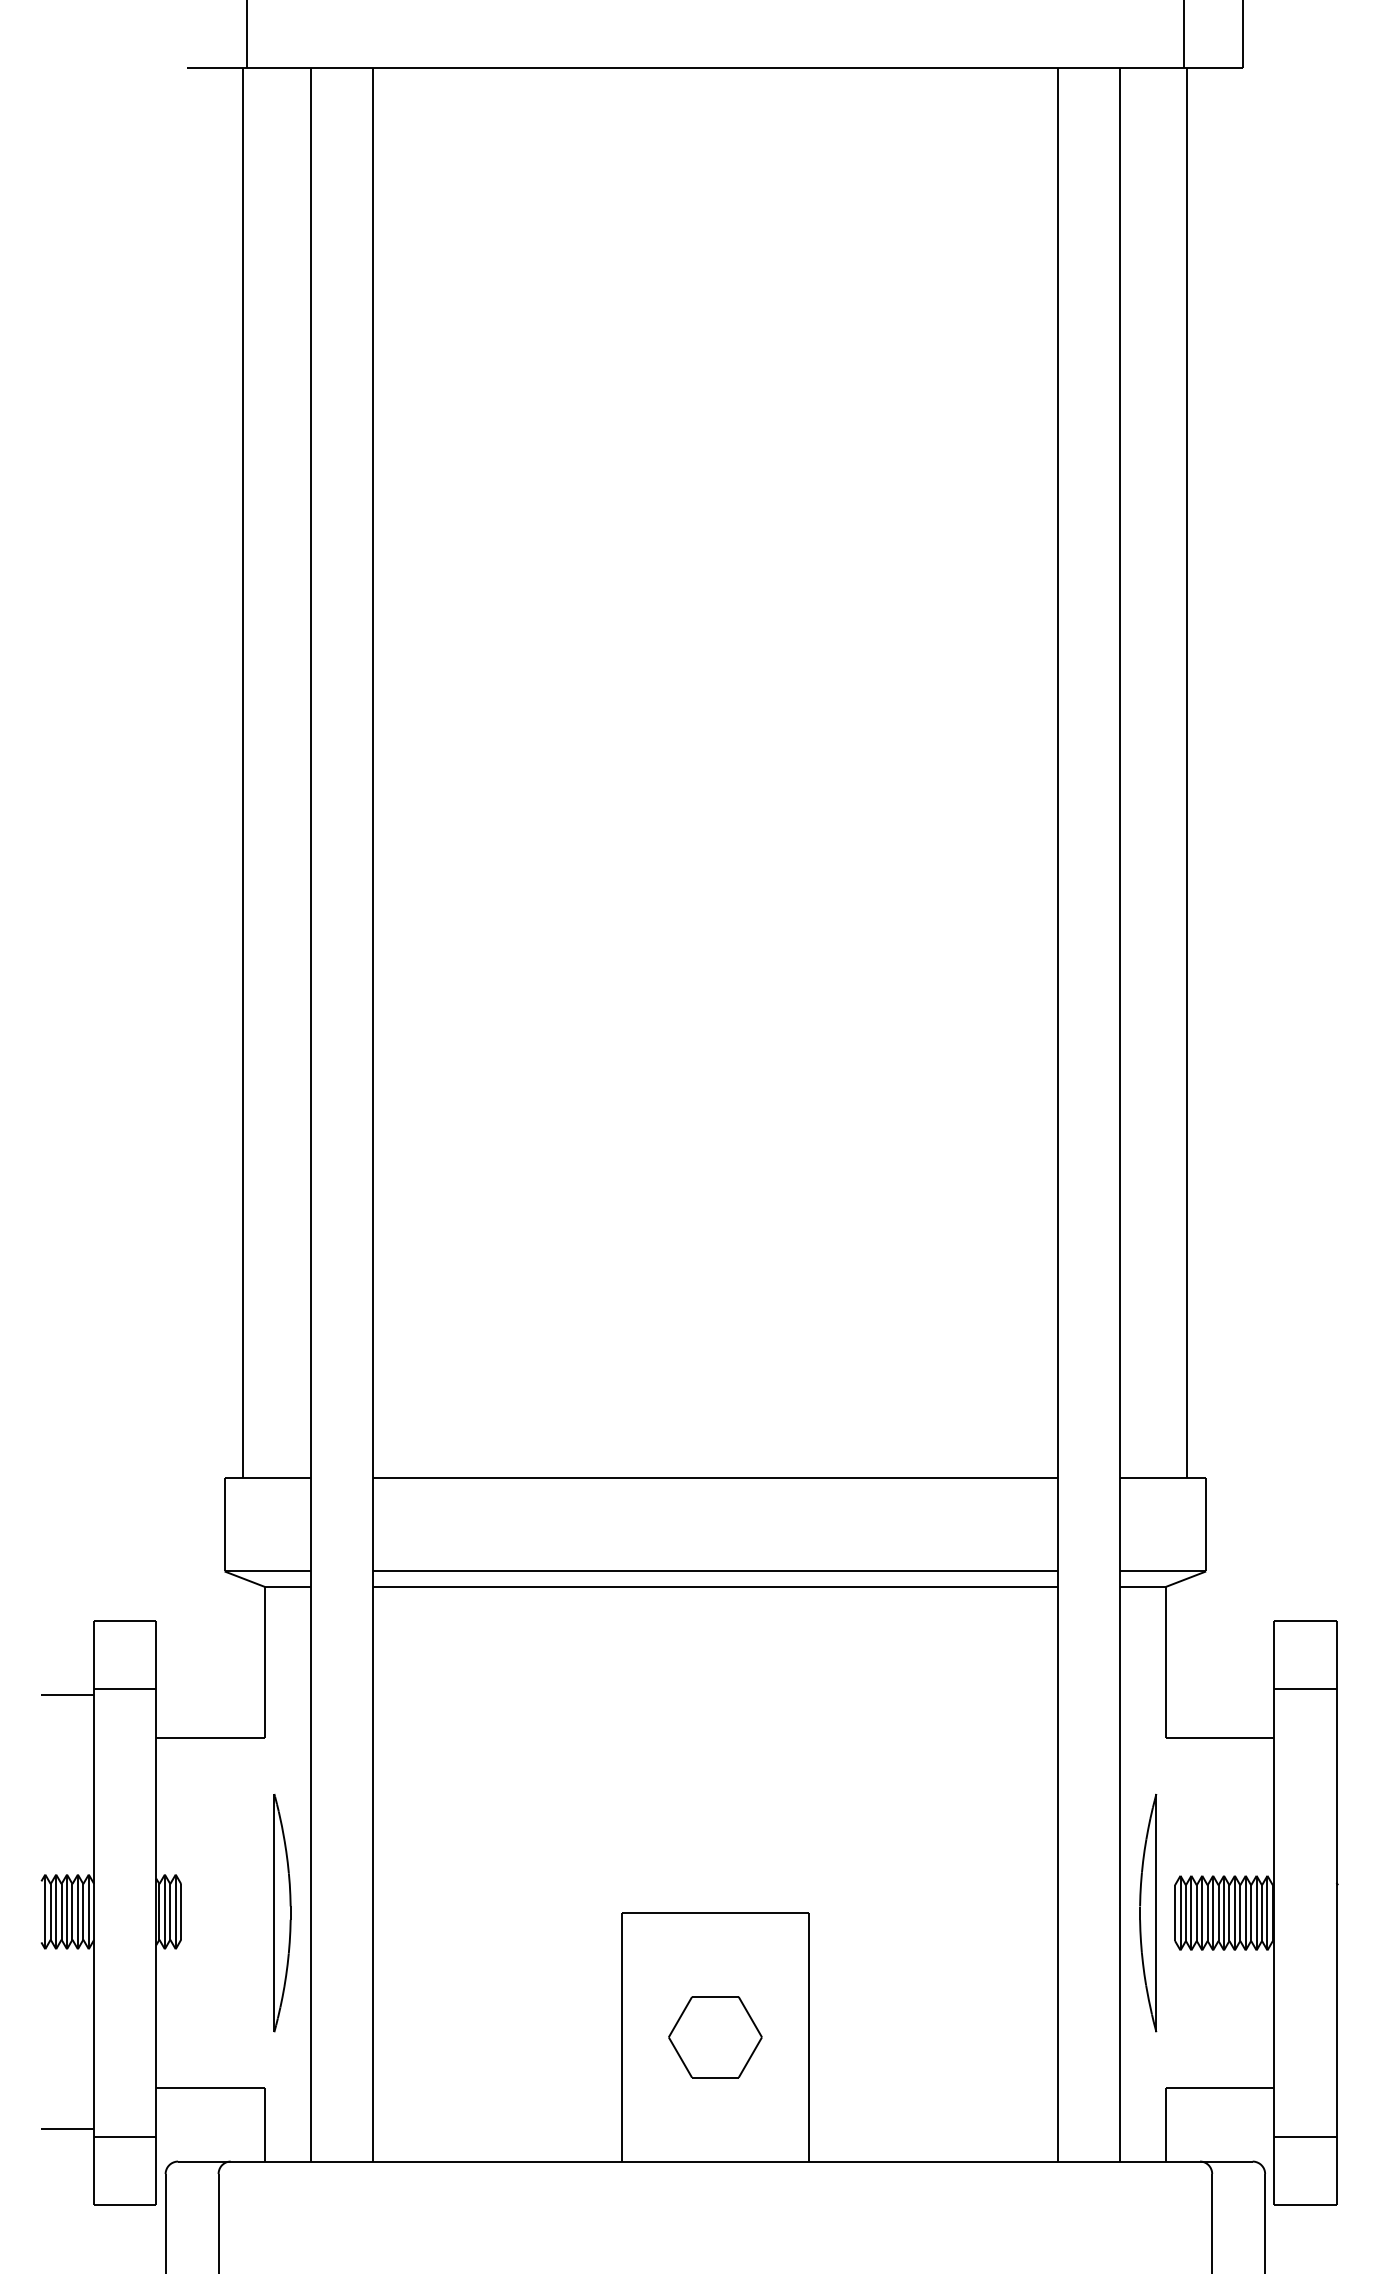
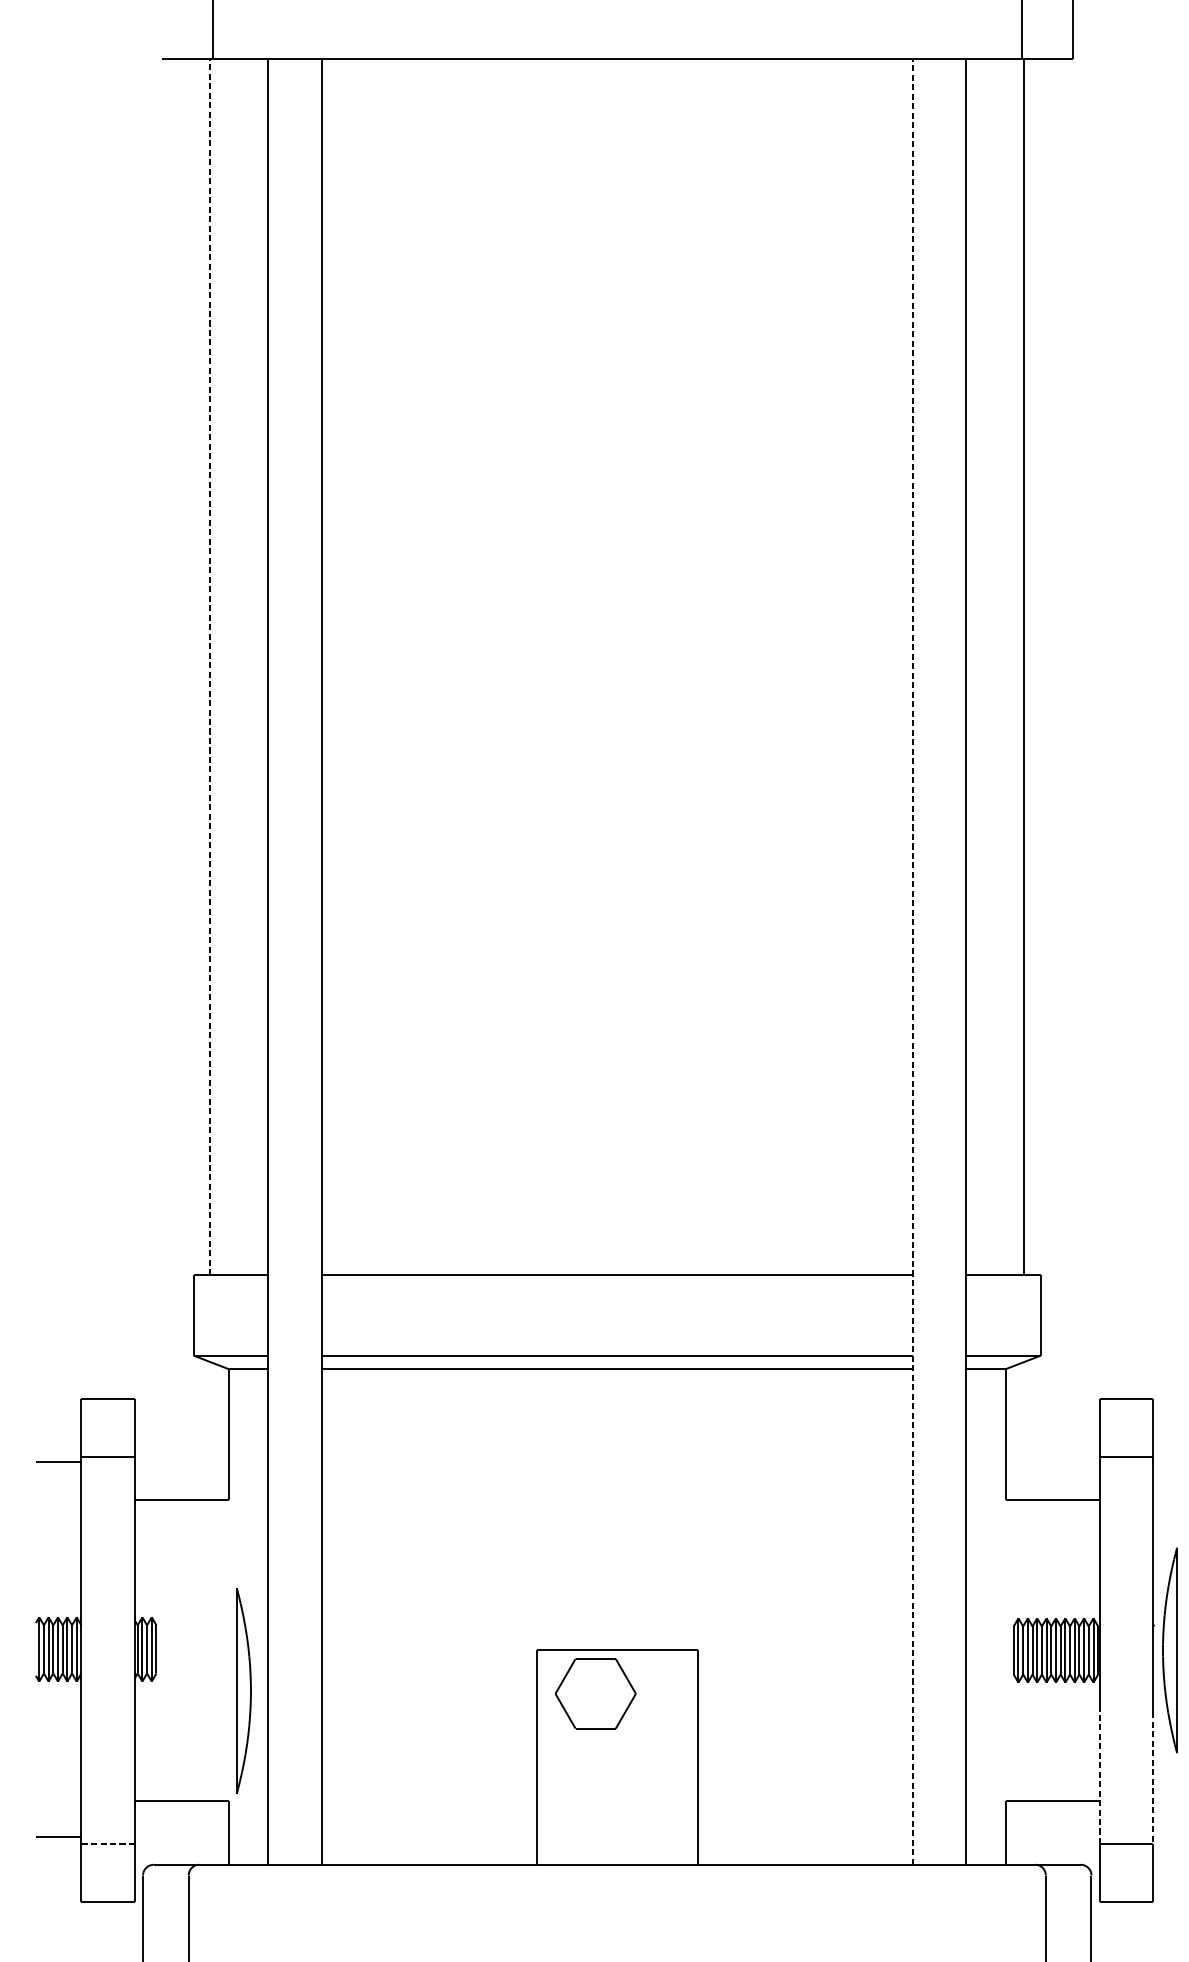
line: (243, 772) -> (210, 666), solid -> dashed
line: (1057, 1114) -> (912, 961), solid -> dashed
part: (1148, 1912) -> (1170, 1649), moved
part: (282, 1913) -> (243, 1691), moved
part: (715, 2037) -> (595, 1693), moved
line: (1274, 2060) -> (1099, 1777), solid -> dashed
line: (1336, 2061) -> (1153, 1778), solid -> dashed
line: (124, 2137) -> (107, 1844), solid -> dashed

